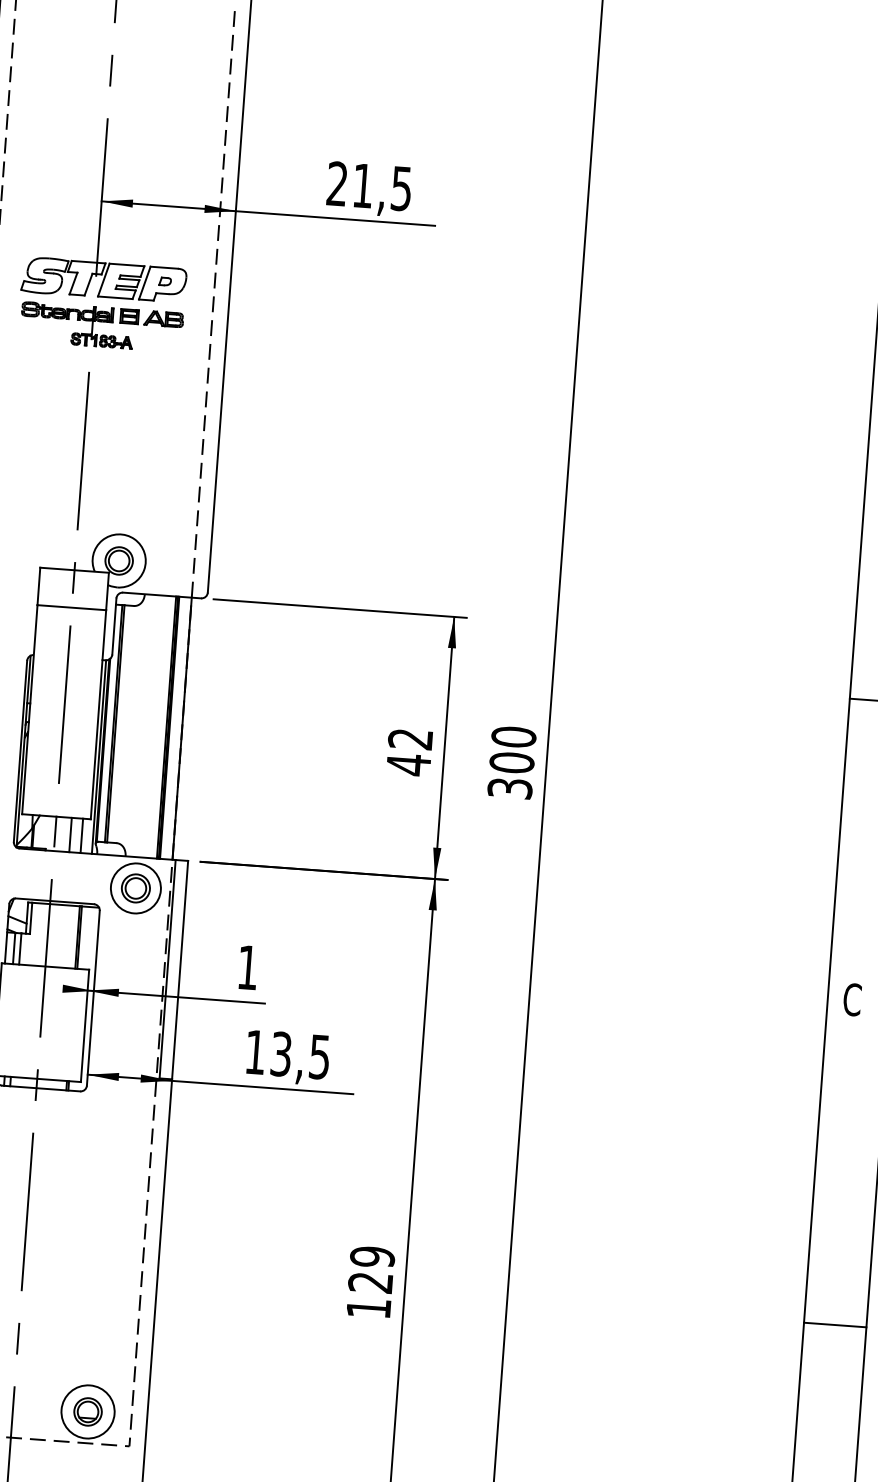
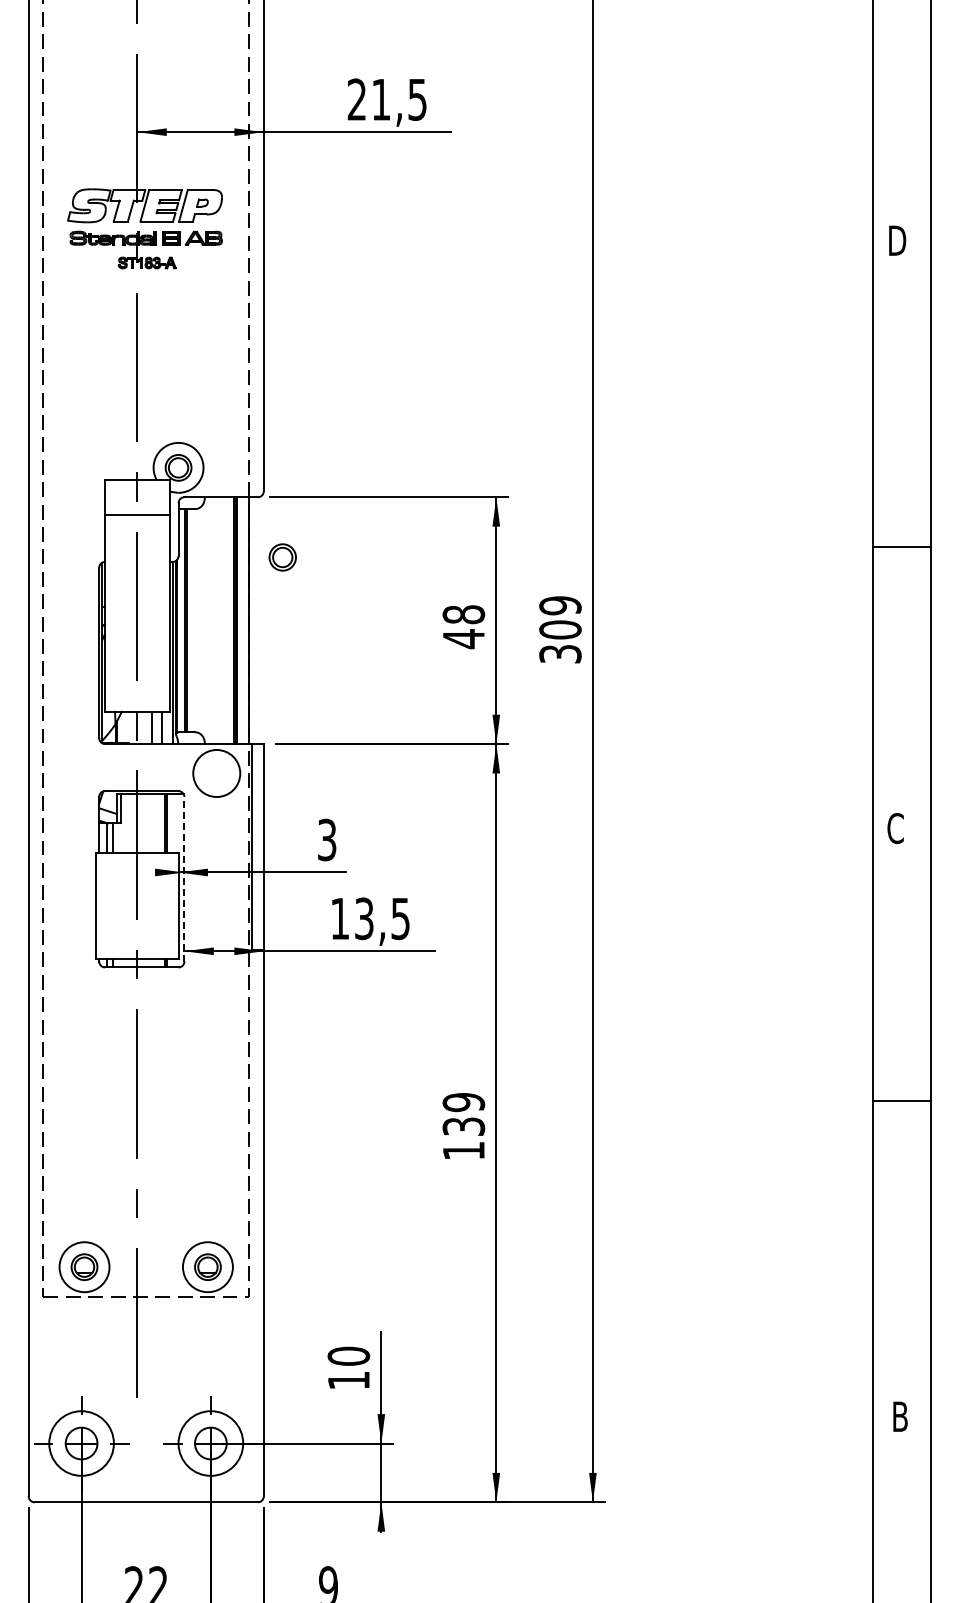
text: (513, 736) -> (560, 605), 300 -> 309
text: (410, 738) -> (463, 614), 42 -> 48
part: (135, 888) -> (282, 557), moved
text: (248, 967) -> (327, 839), 1 -> 3
line: (93, 997) -> (184, 878), solid -> dashed
text: (370, 1282) -> (463, 1126), 129 -> 139
line: (834, 1325) -> (901, 1101), moved

